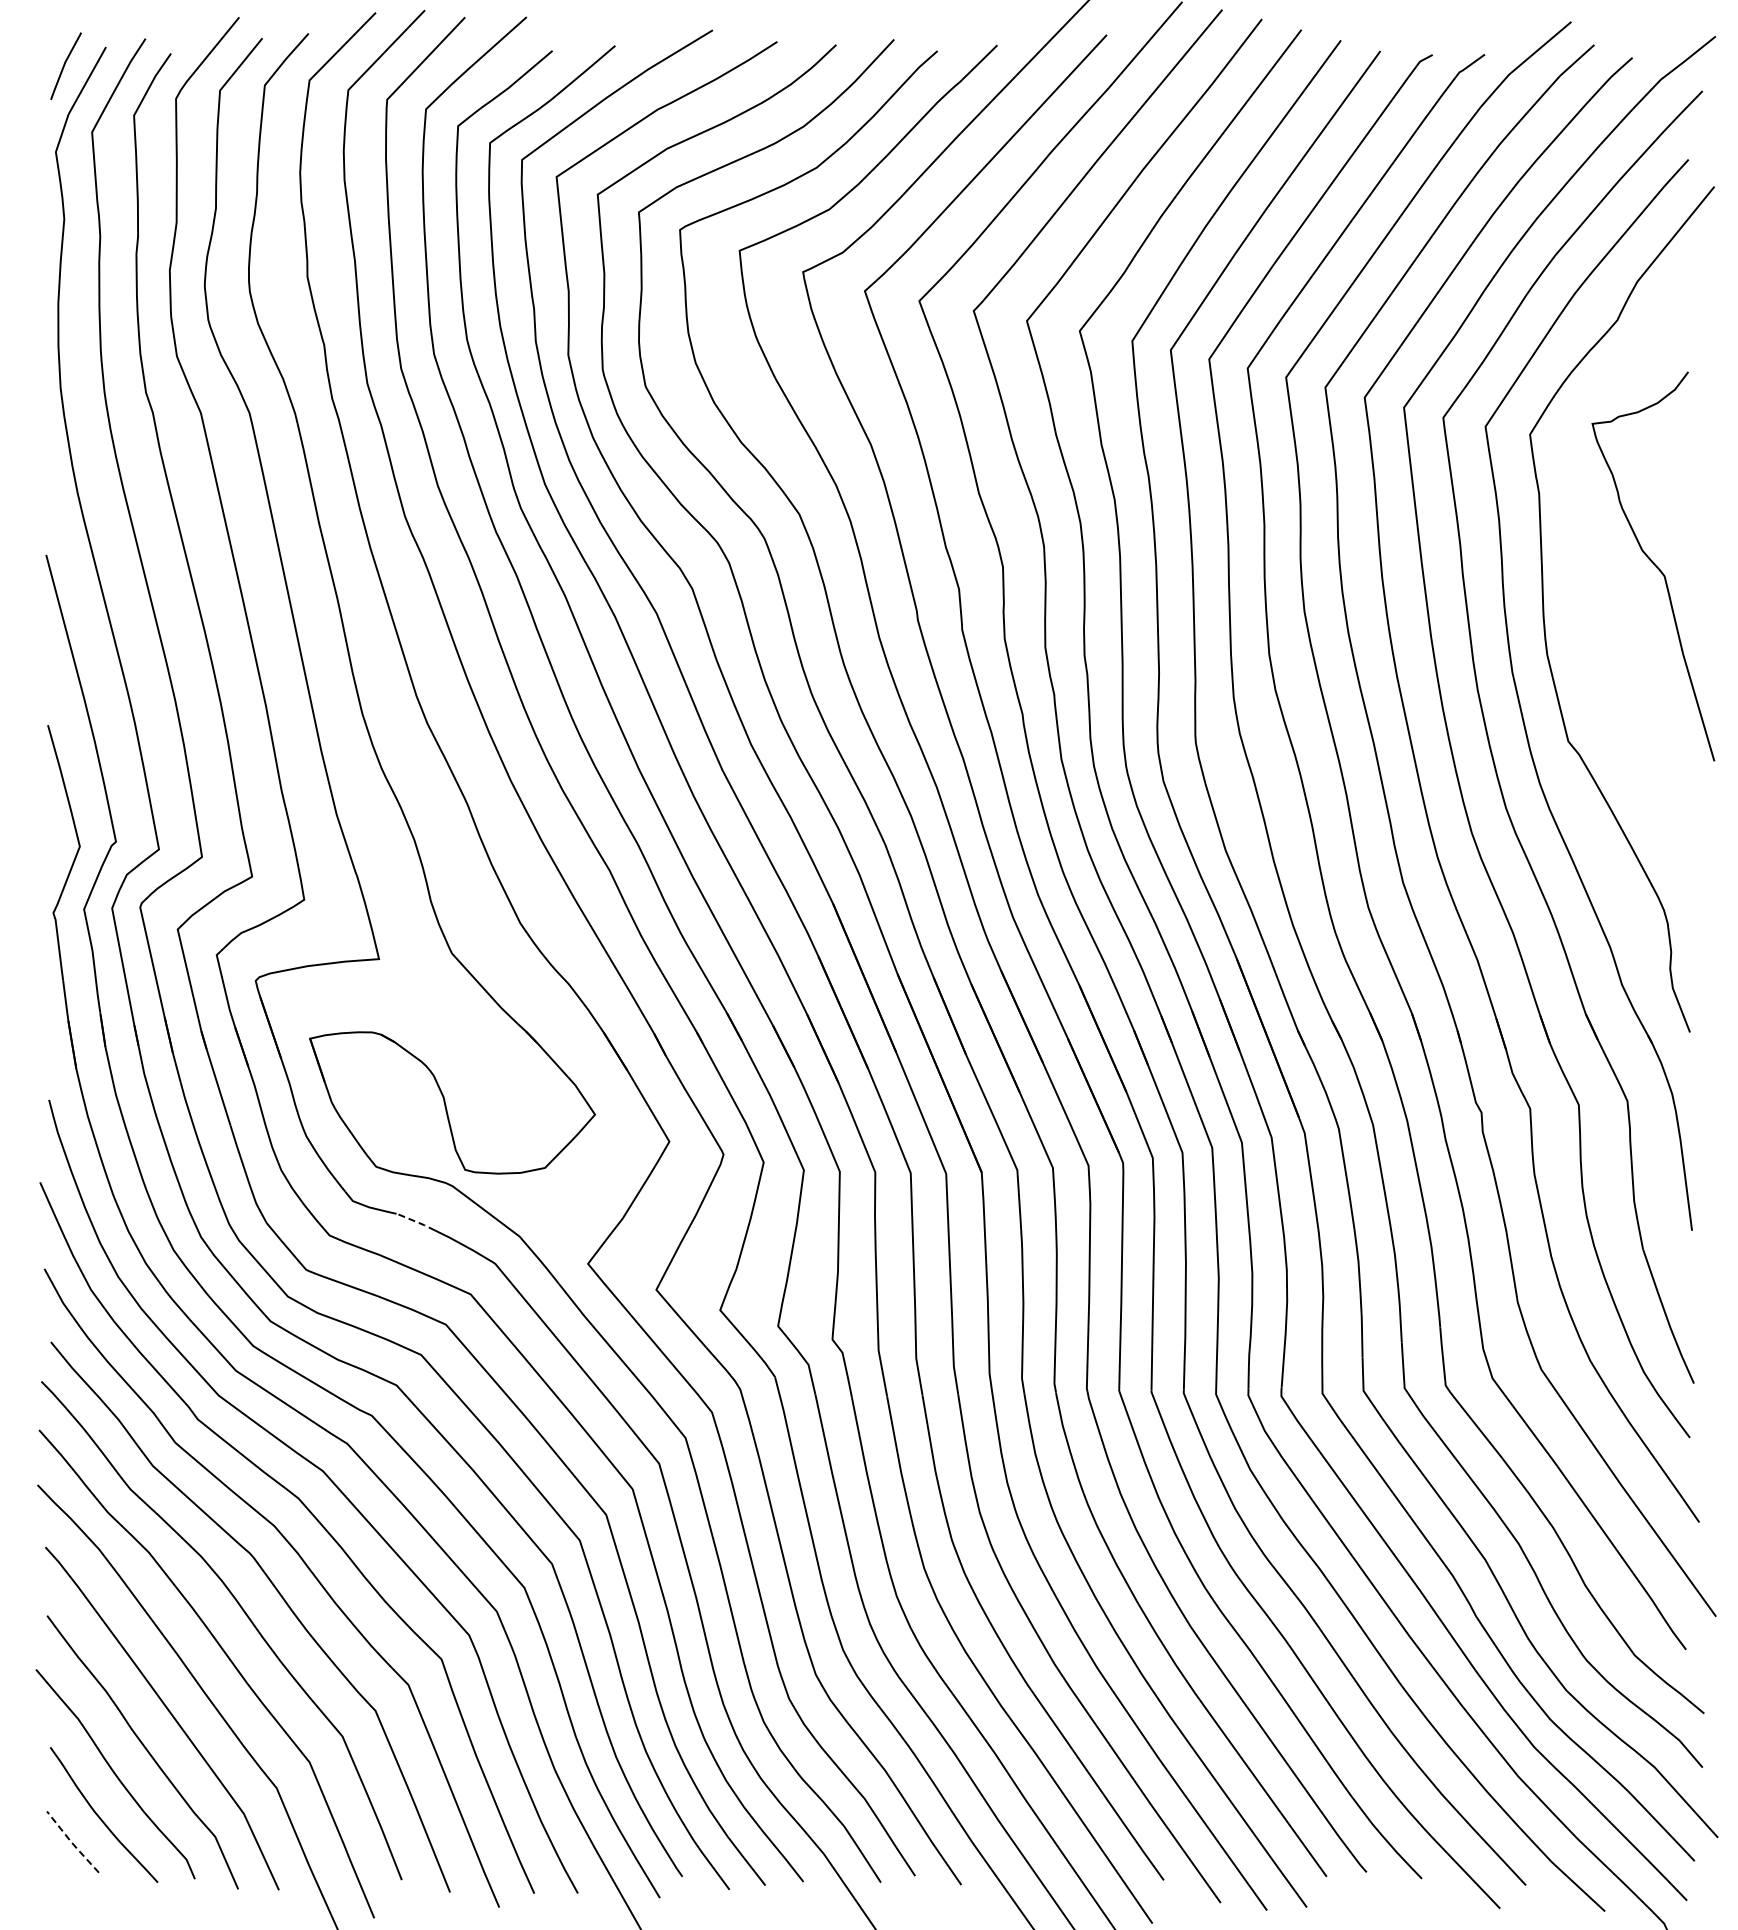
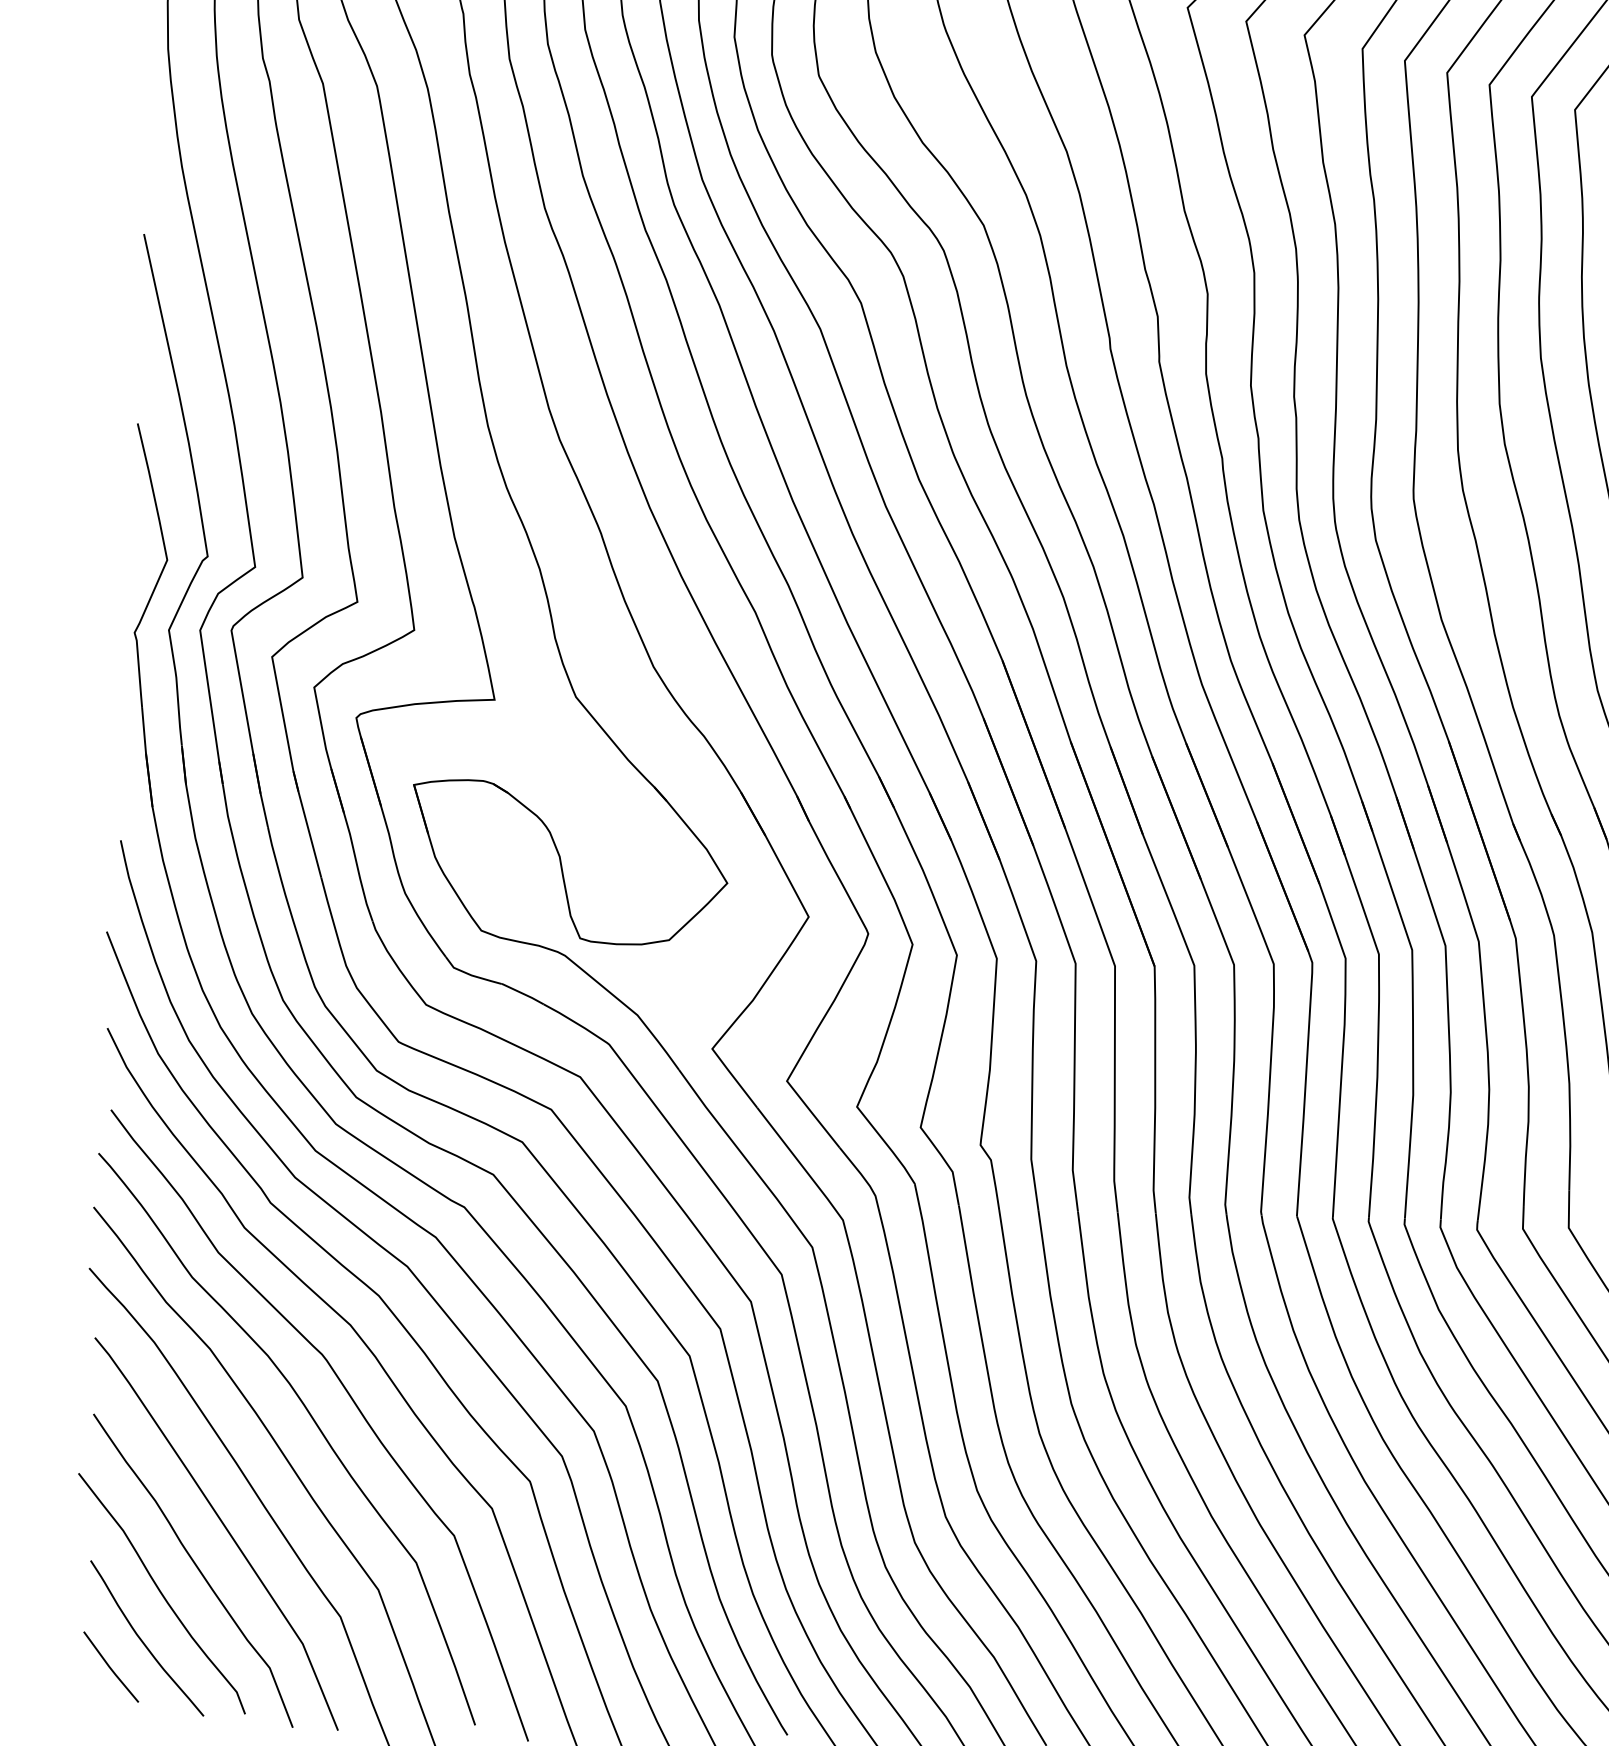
line: (415, 1221) -> (522, 993), dashed -> solid
line: (72, 1842) -> (110, 1667), dashed -> solid

